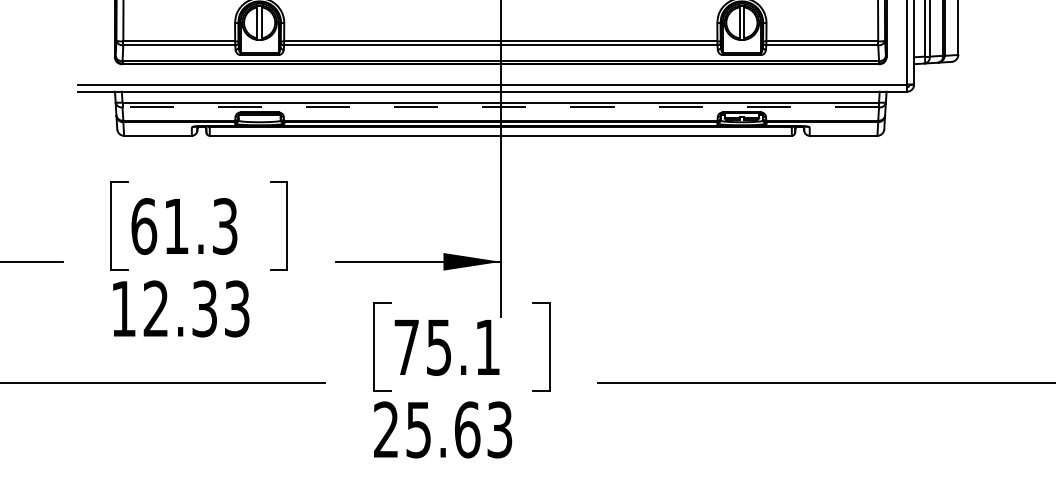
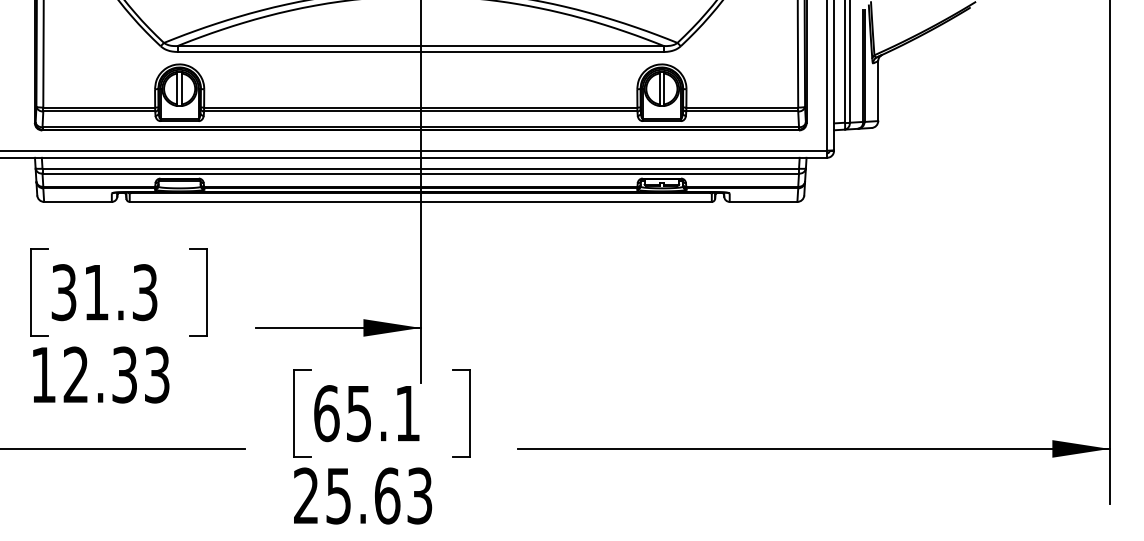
line: (500, 107) -> (420, 173), dashed -> solid
text: (144, 226) -> (64, 292), 61.3 -> 31.3
text: (406, 347) -> (326, 413), 75.1 -> 65.1

